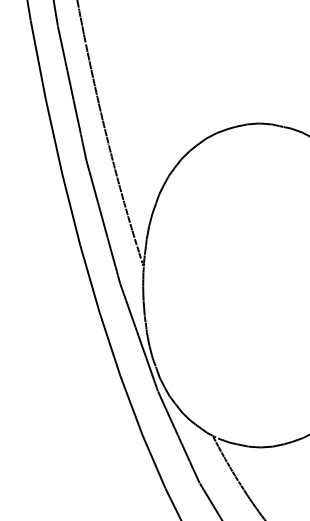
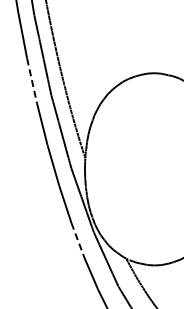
line: (54, 135) -> (32, 80), solid -> dashed
line: (132, 405) -> (78, 240), solid -> dashed

